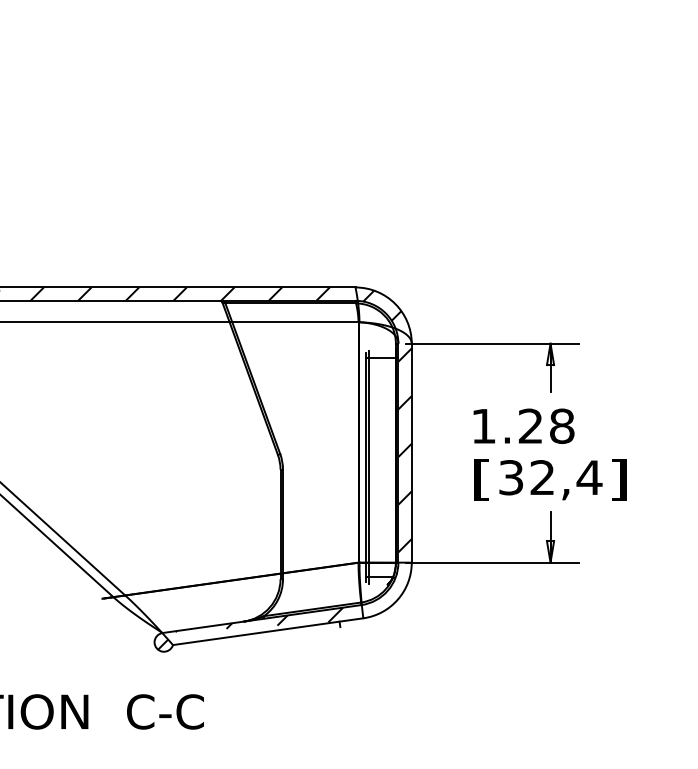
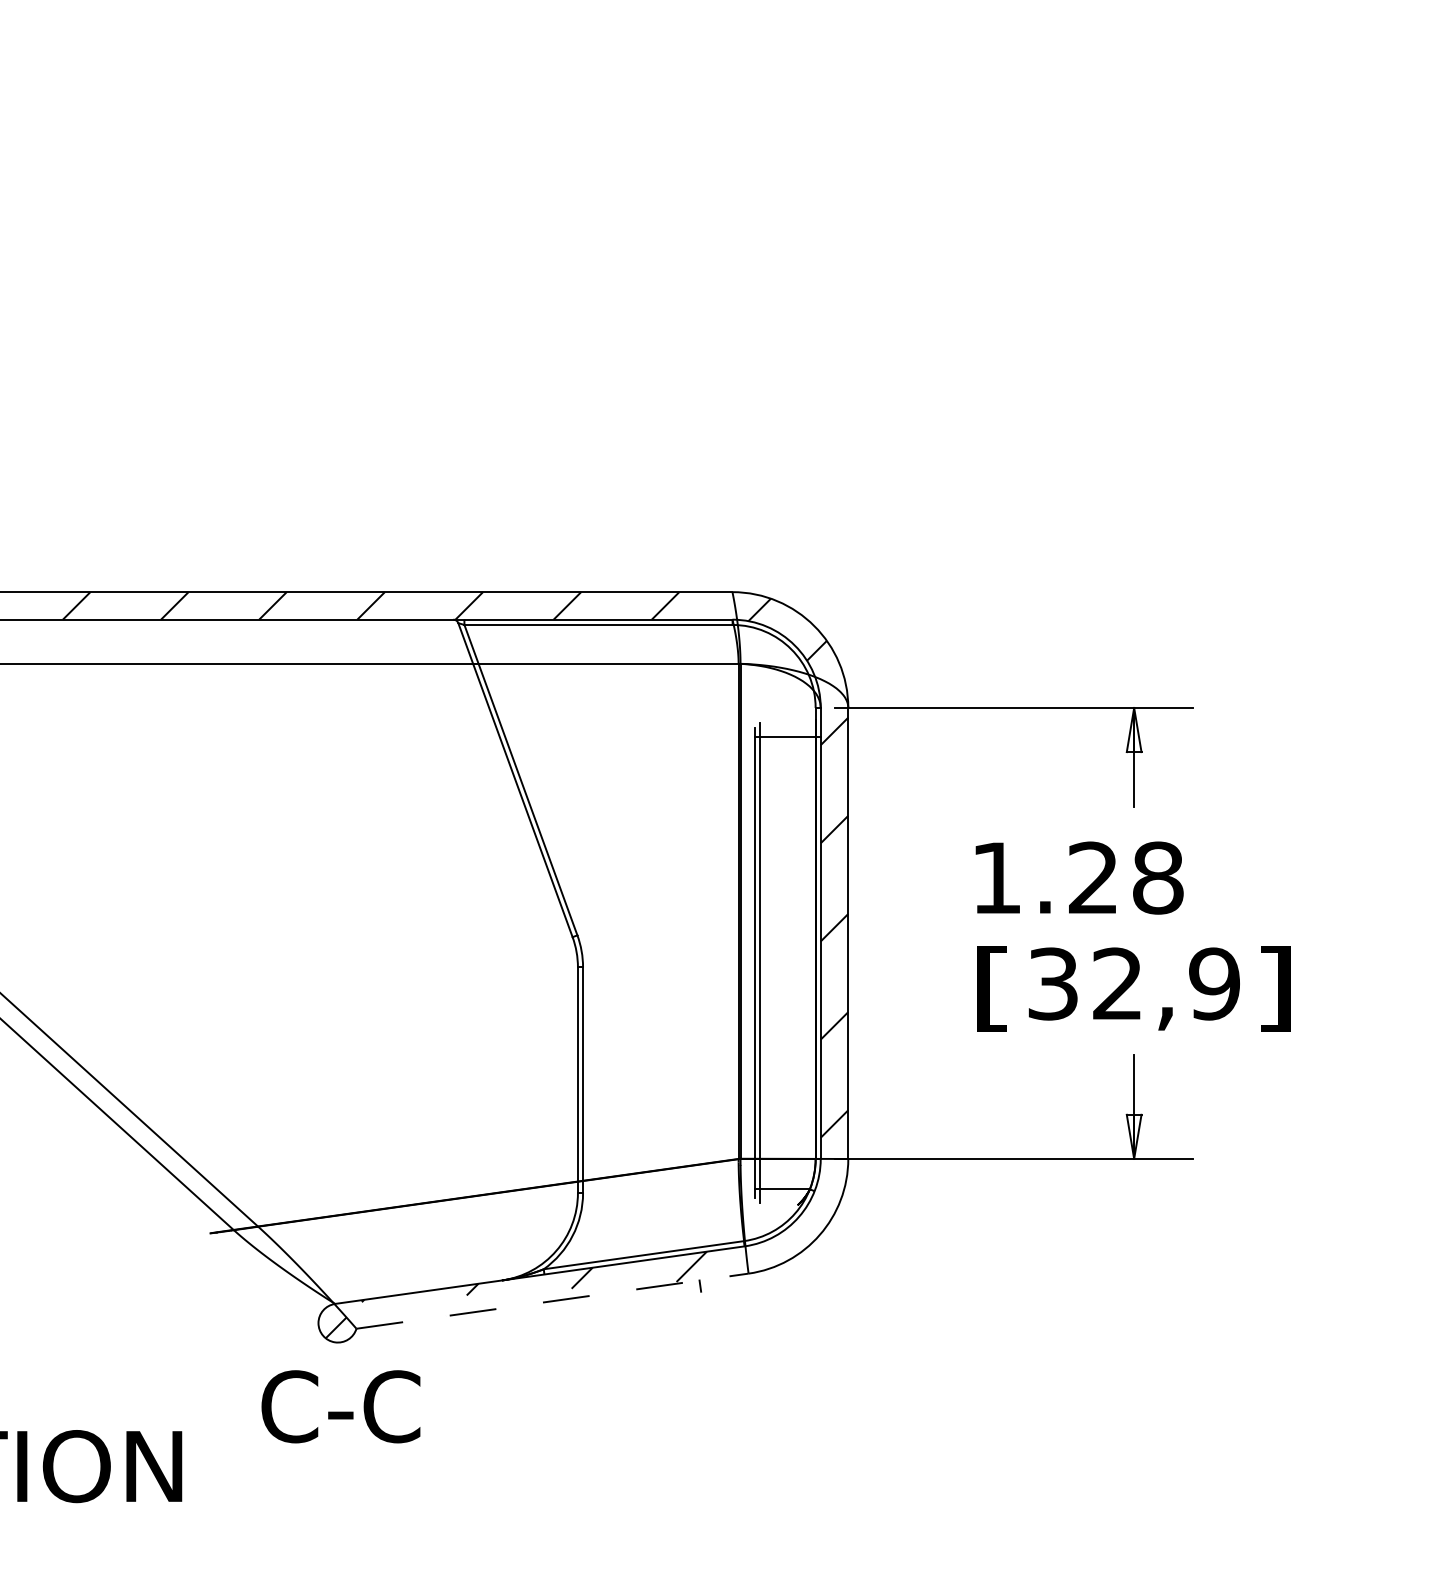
text: (589, 477) -> (1214, 983), 32,4 -> 32,9
line: (268, 631) -> (553, 1300), solid -> dashed
text: (165, 711) -> (341, 1405), moved

